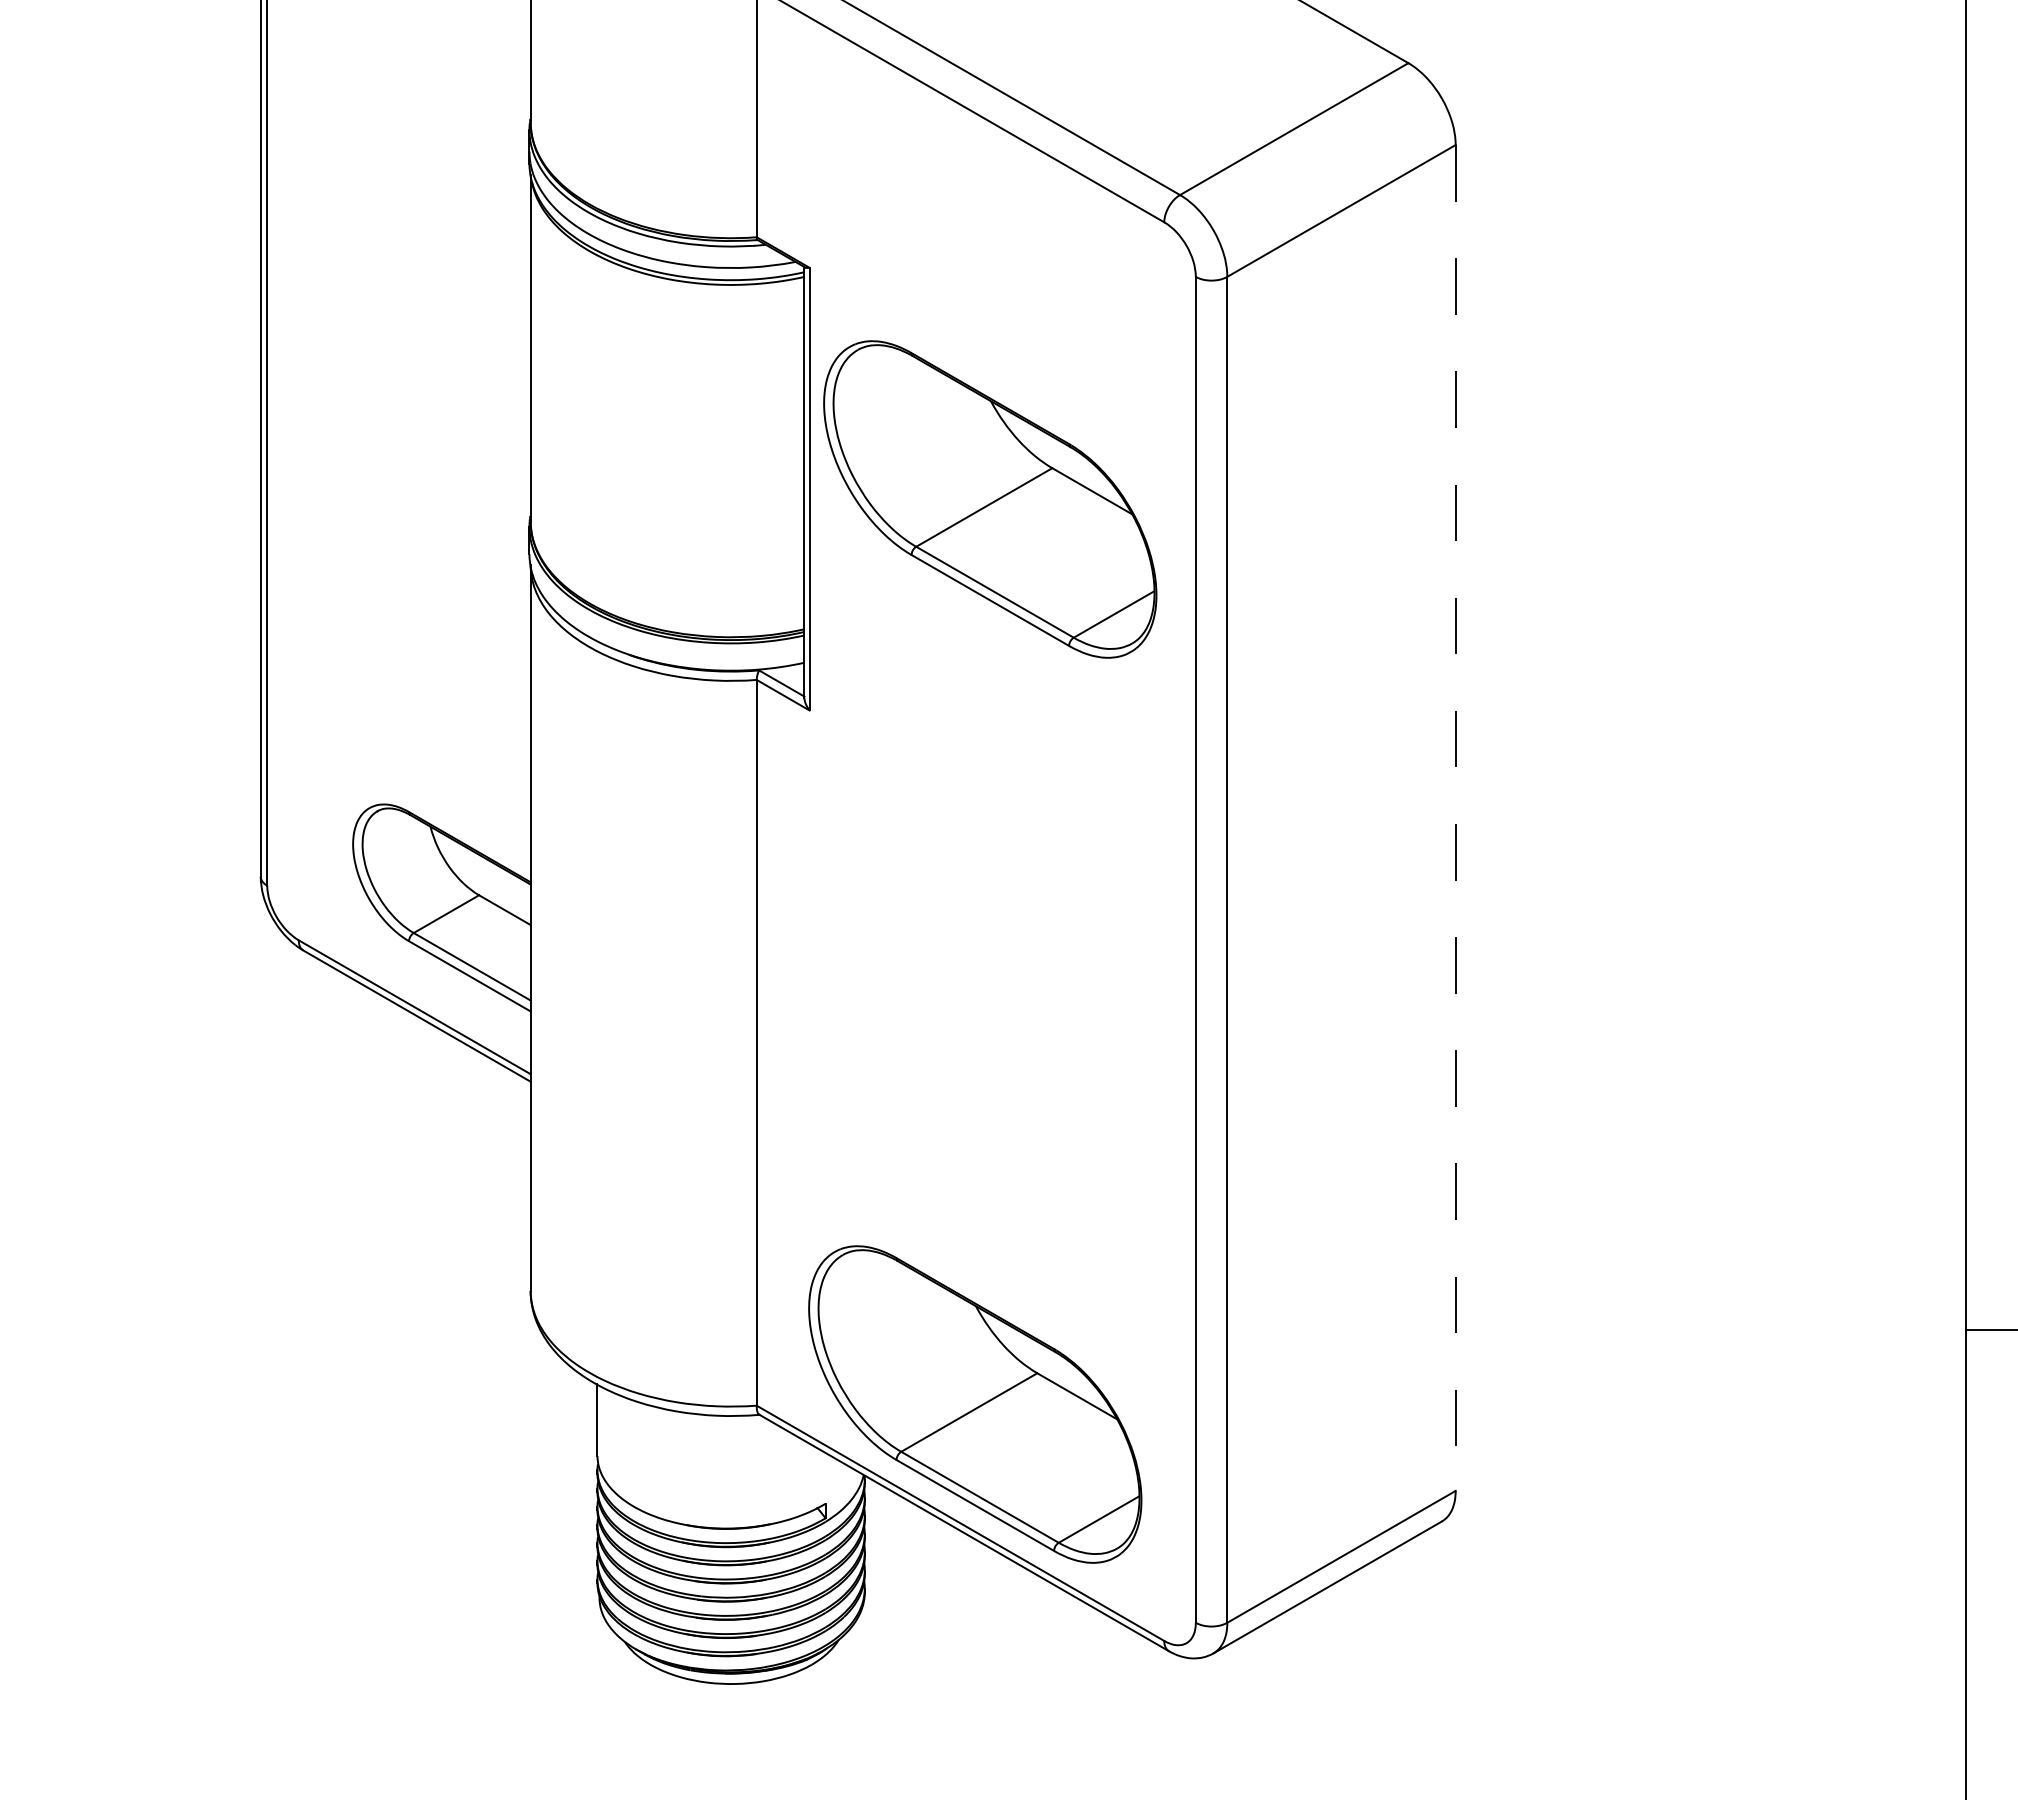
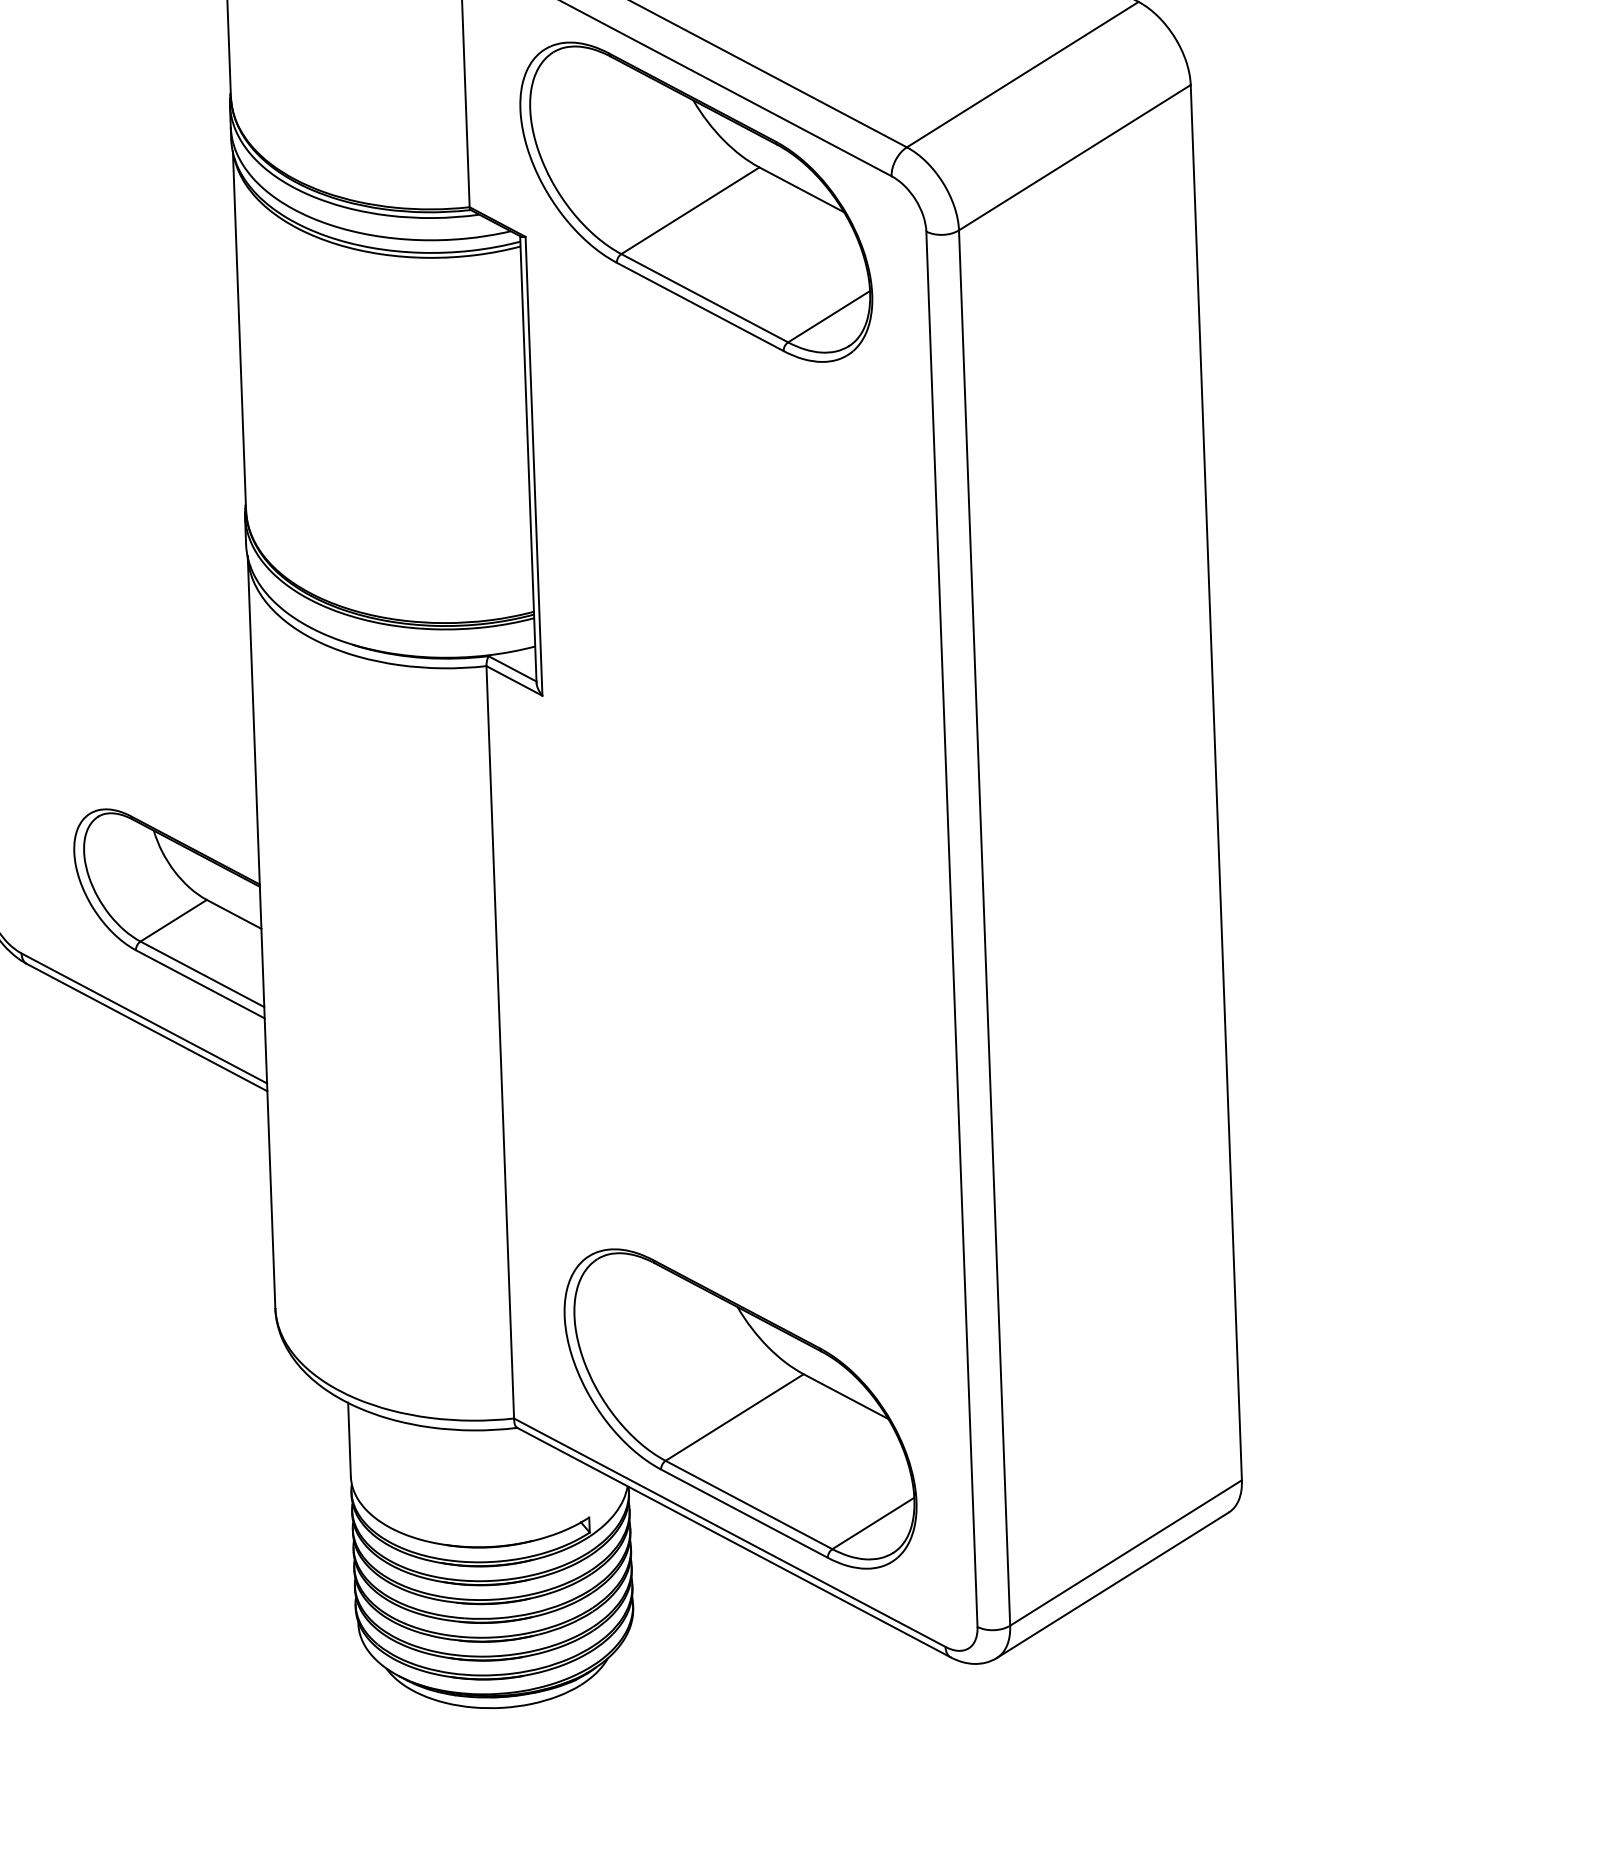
part: (990, 499) -> (696, 202), moved
line: (1455, 817) -> (1216, 782), dashed -> solid

